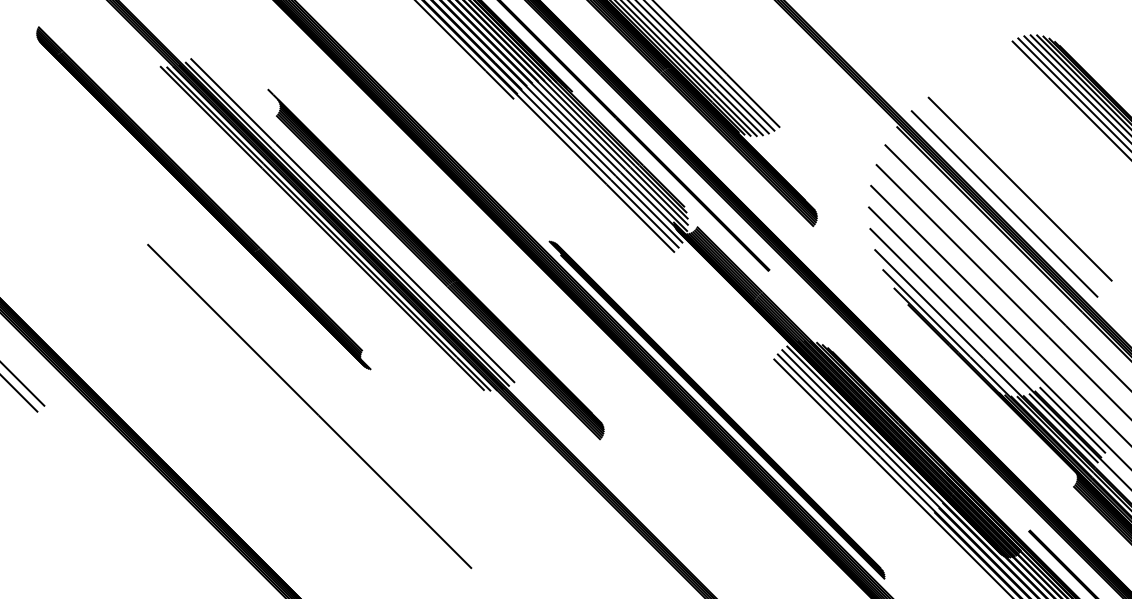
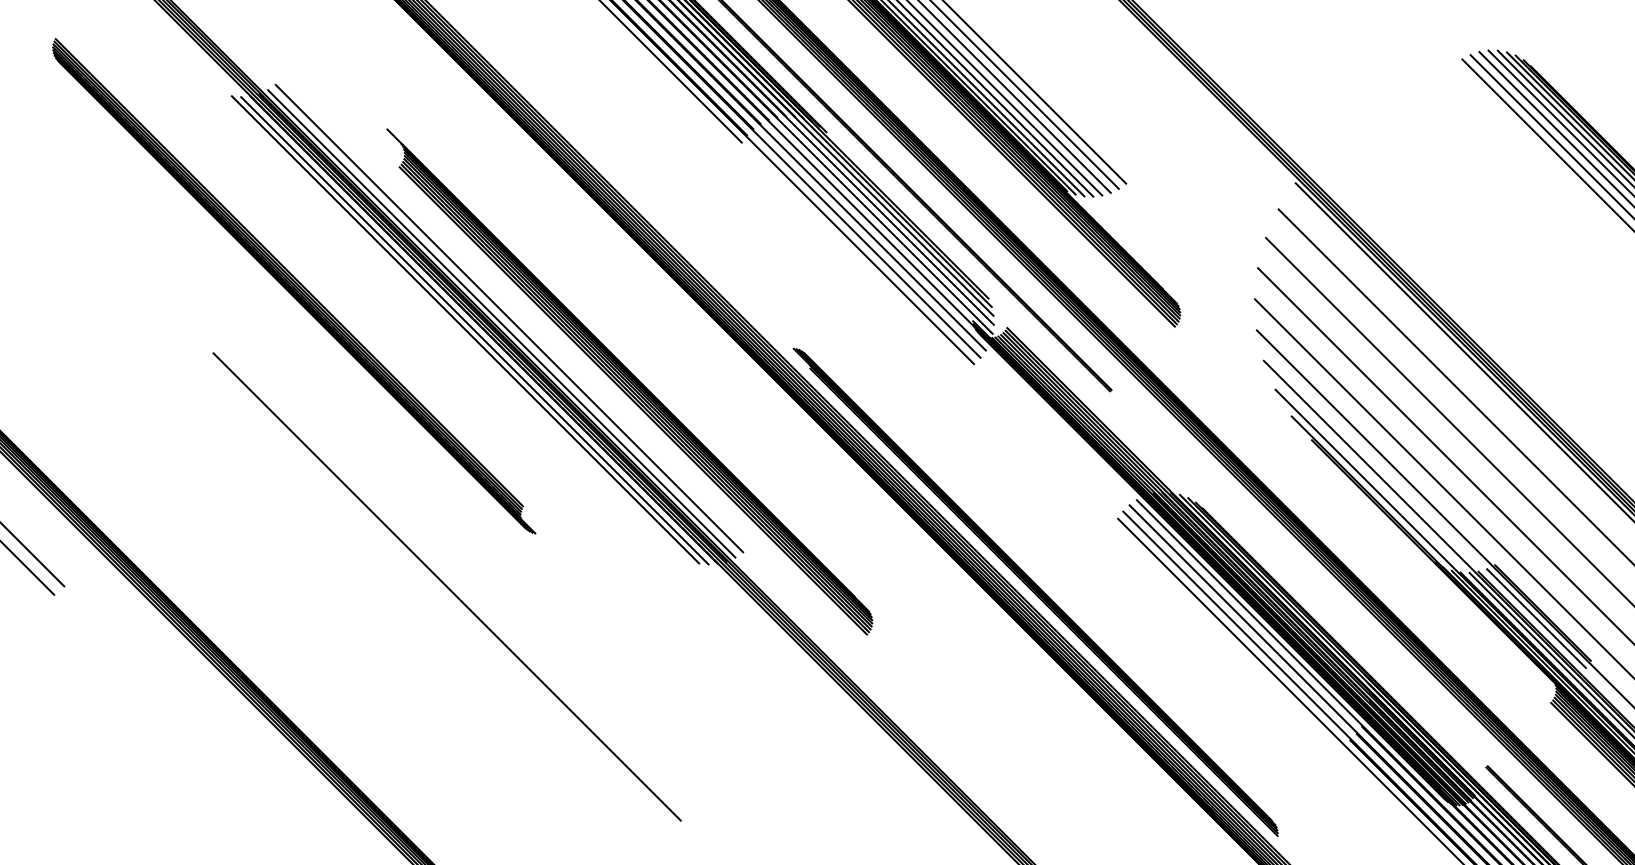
line: (1020, 189) -> (1474, 273), removed
line: (1004, 203) -> (1450, 293), removed
line: (1072, 420) -> (1549, 607), removed

